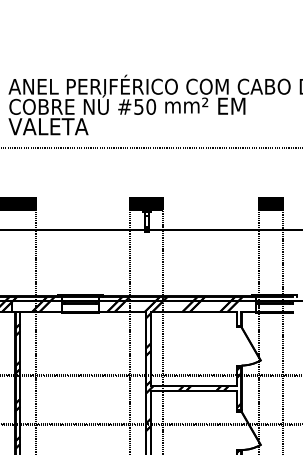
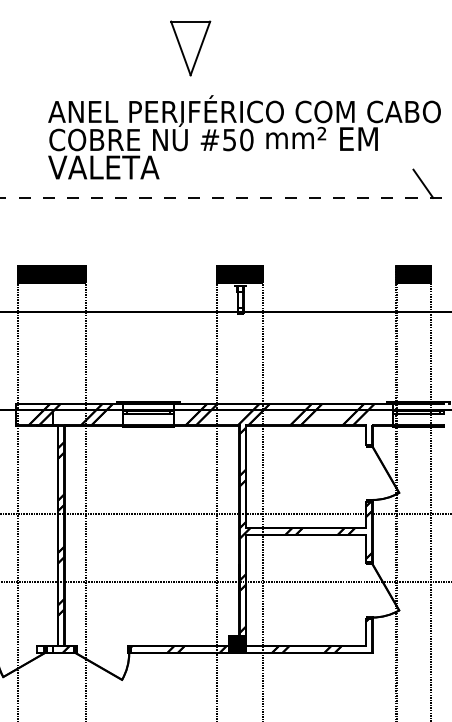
part: (110, 41) -> (190, 48), added
line: (278, 138) -> (423, 183), added

